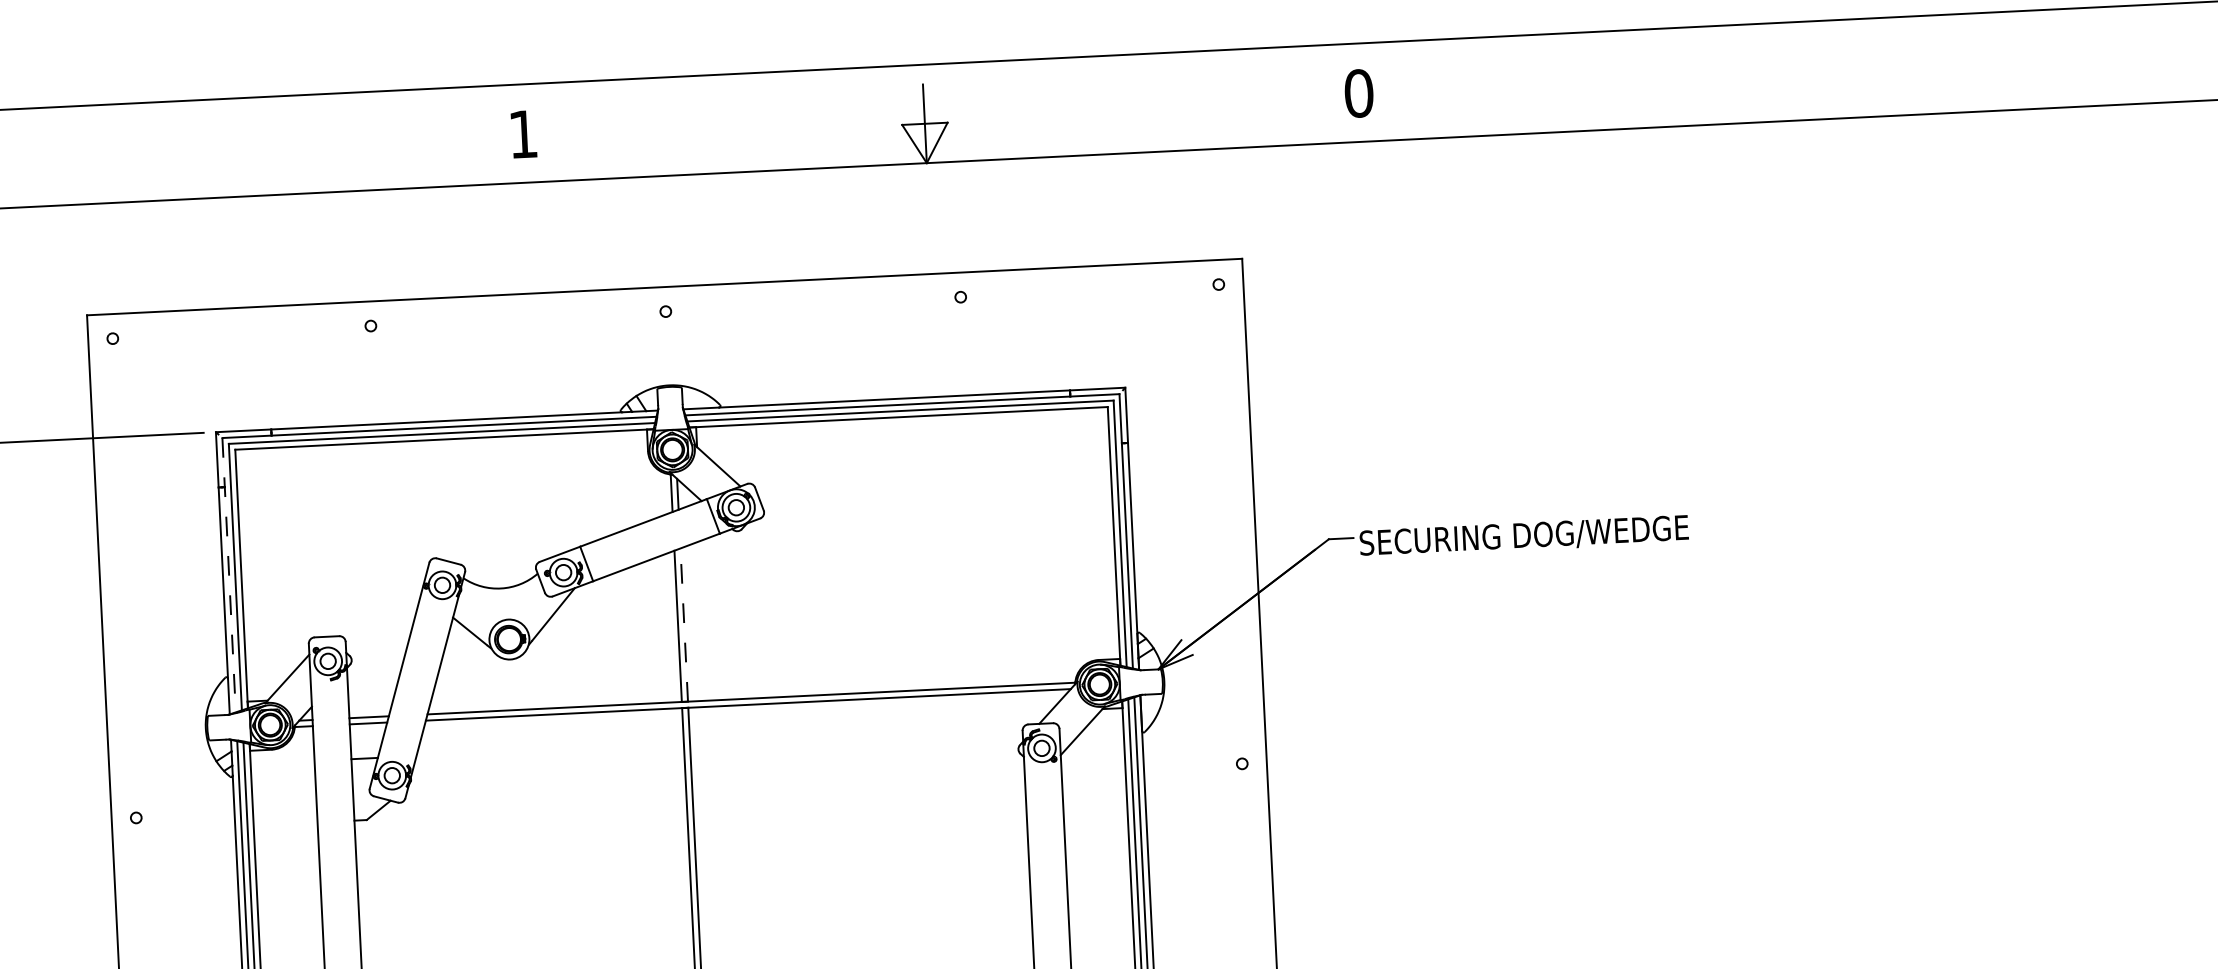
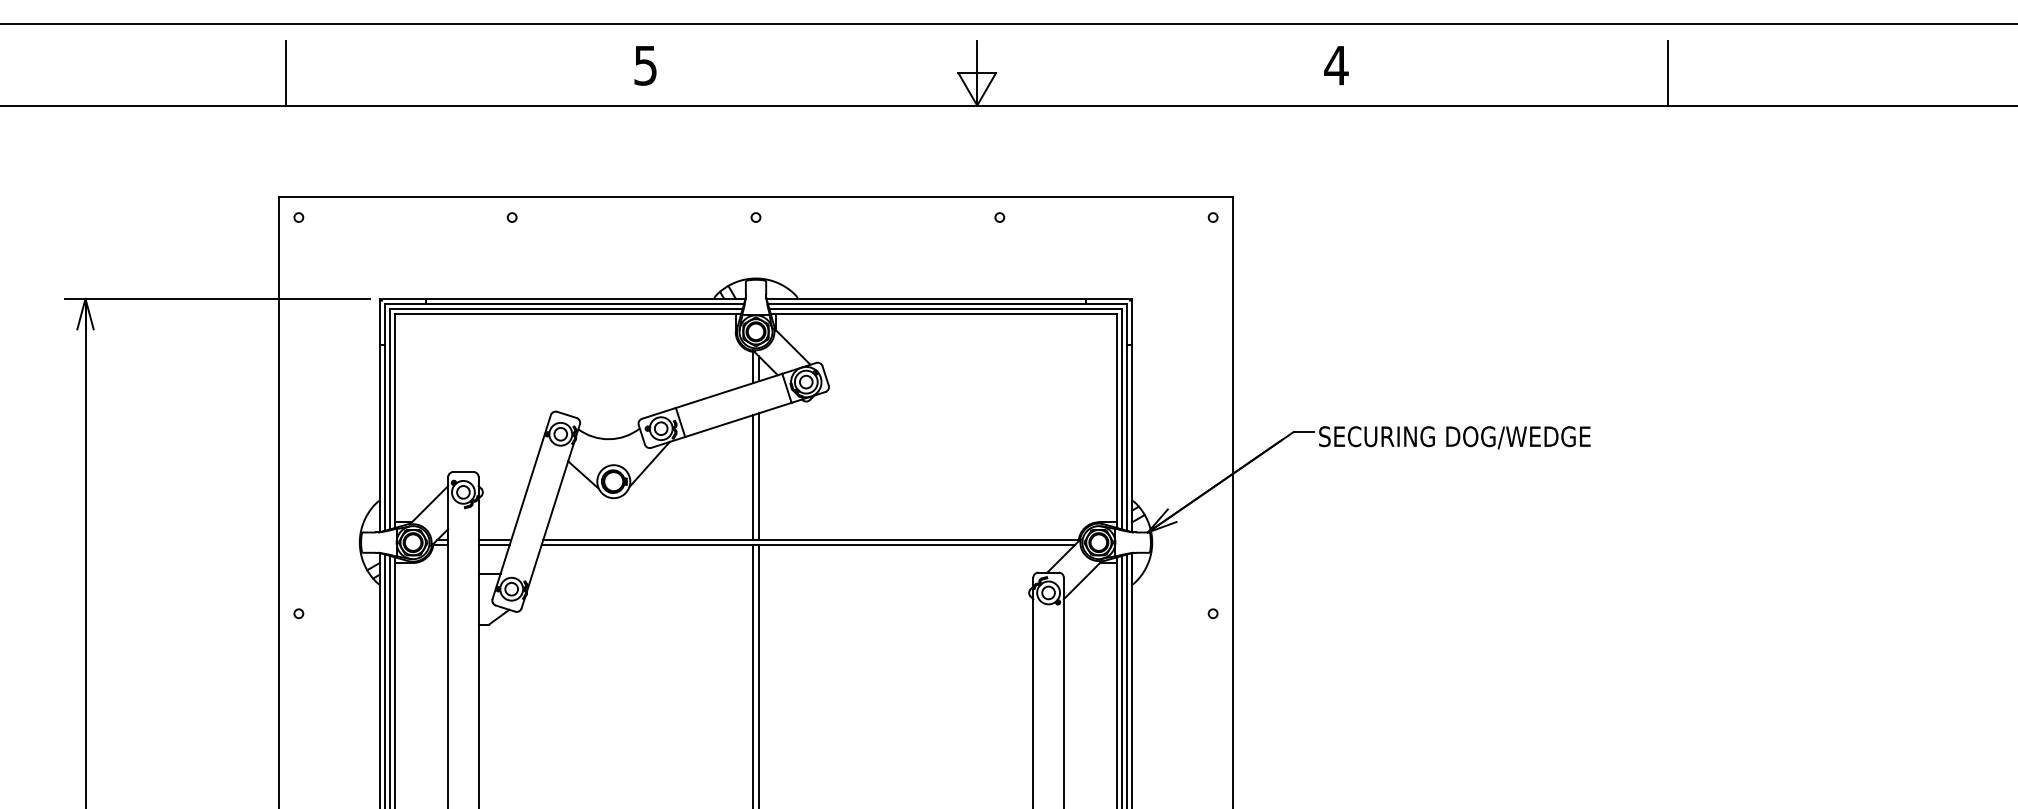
line: (1761, 82) -> (1668, 72), added
text: (1359, 93) -> (1336, 65), 0 -> 4
text: (523, 134) -> (645, 65), 1 -> 5
line: (89, 163) -> (286, 72), added
line: (229, 575) -> (385, 417), dashed -> solid
line: (684, 624) -> (758, 476), dashed -> solid

